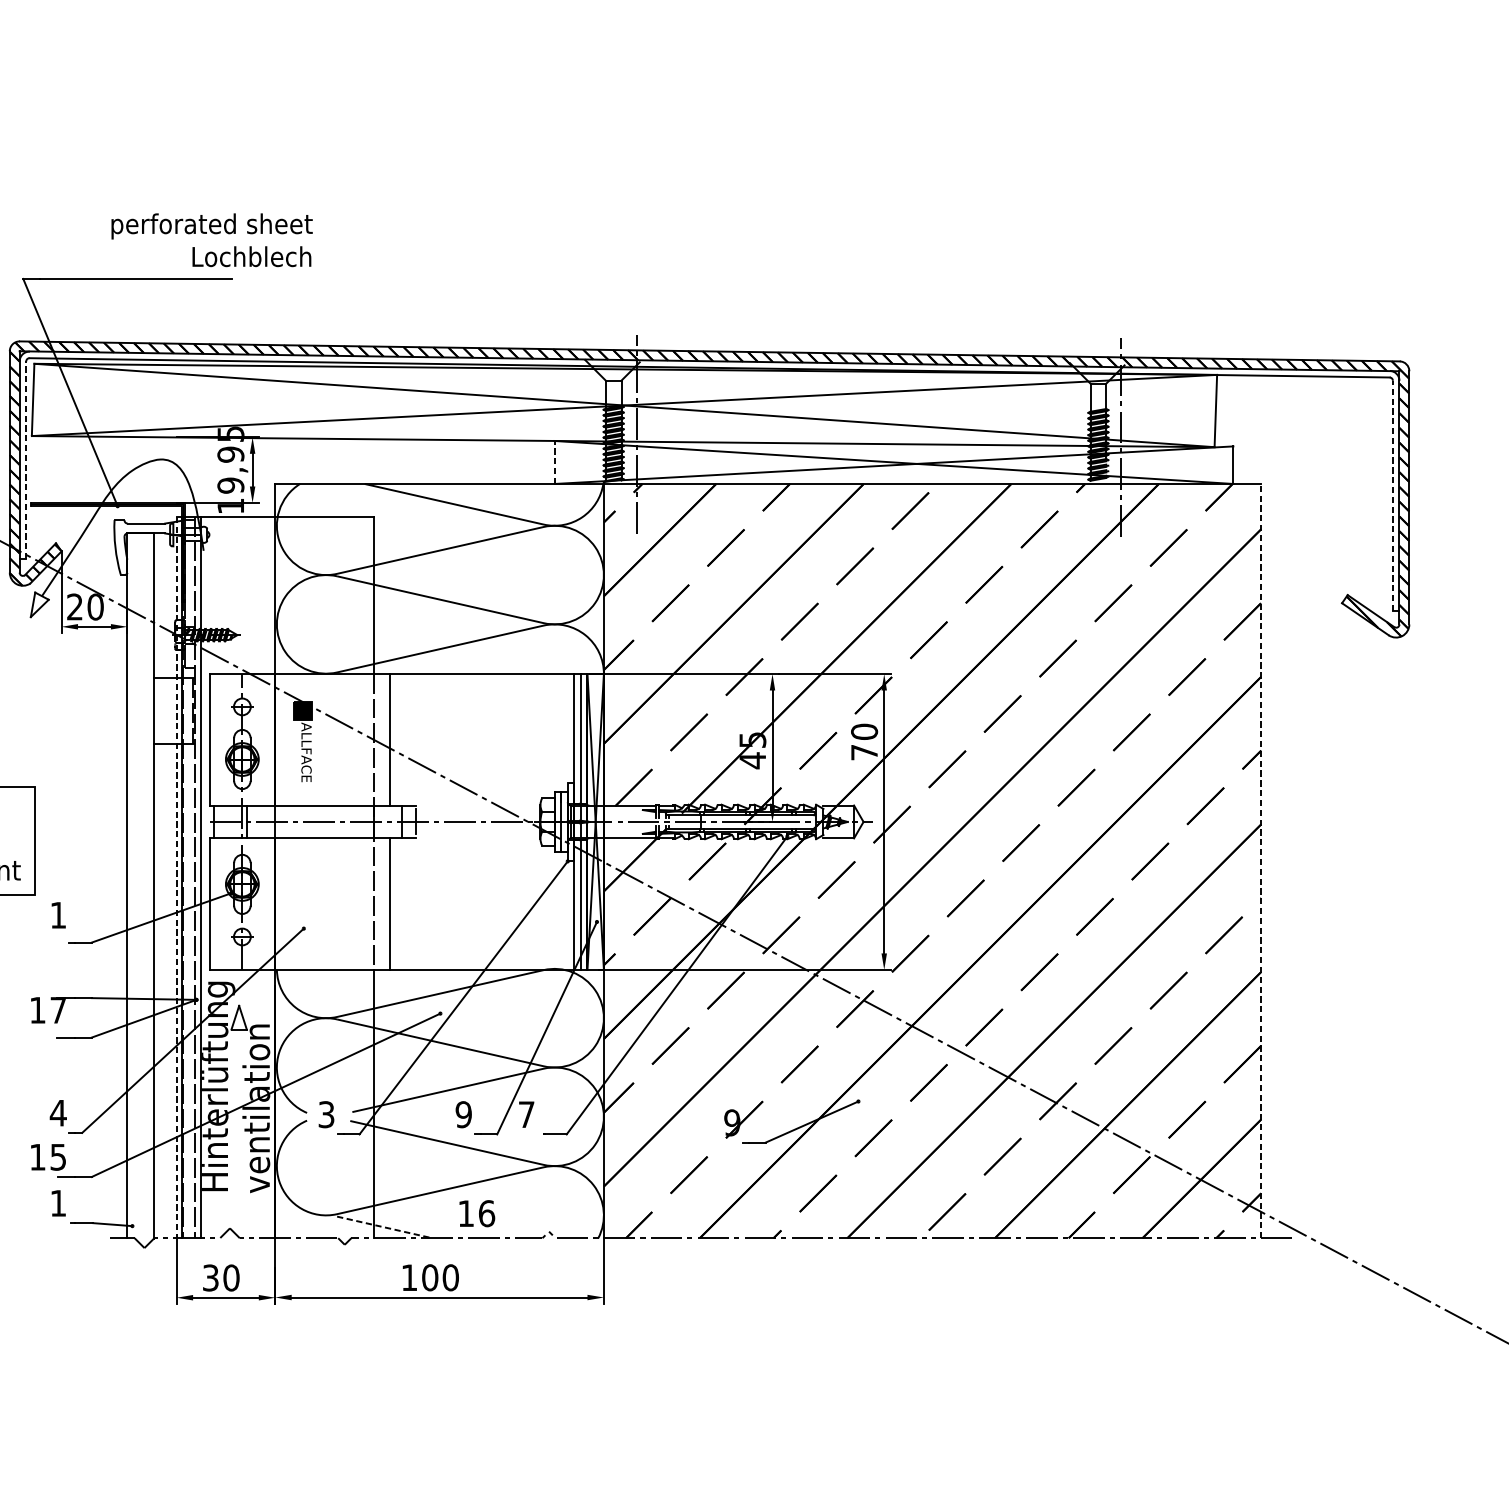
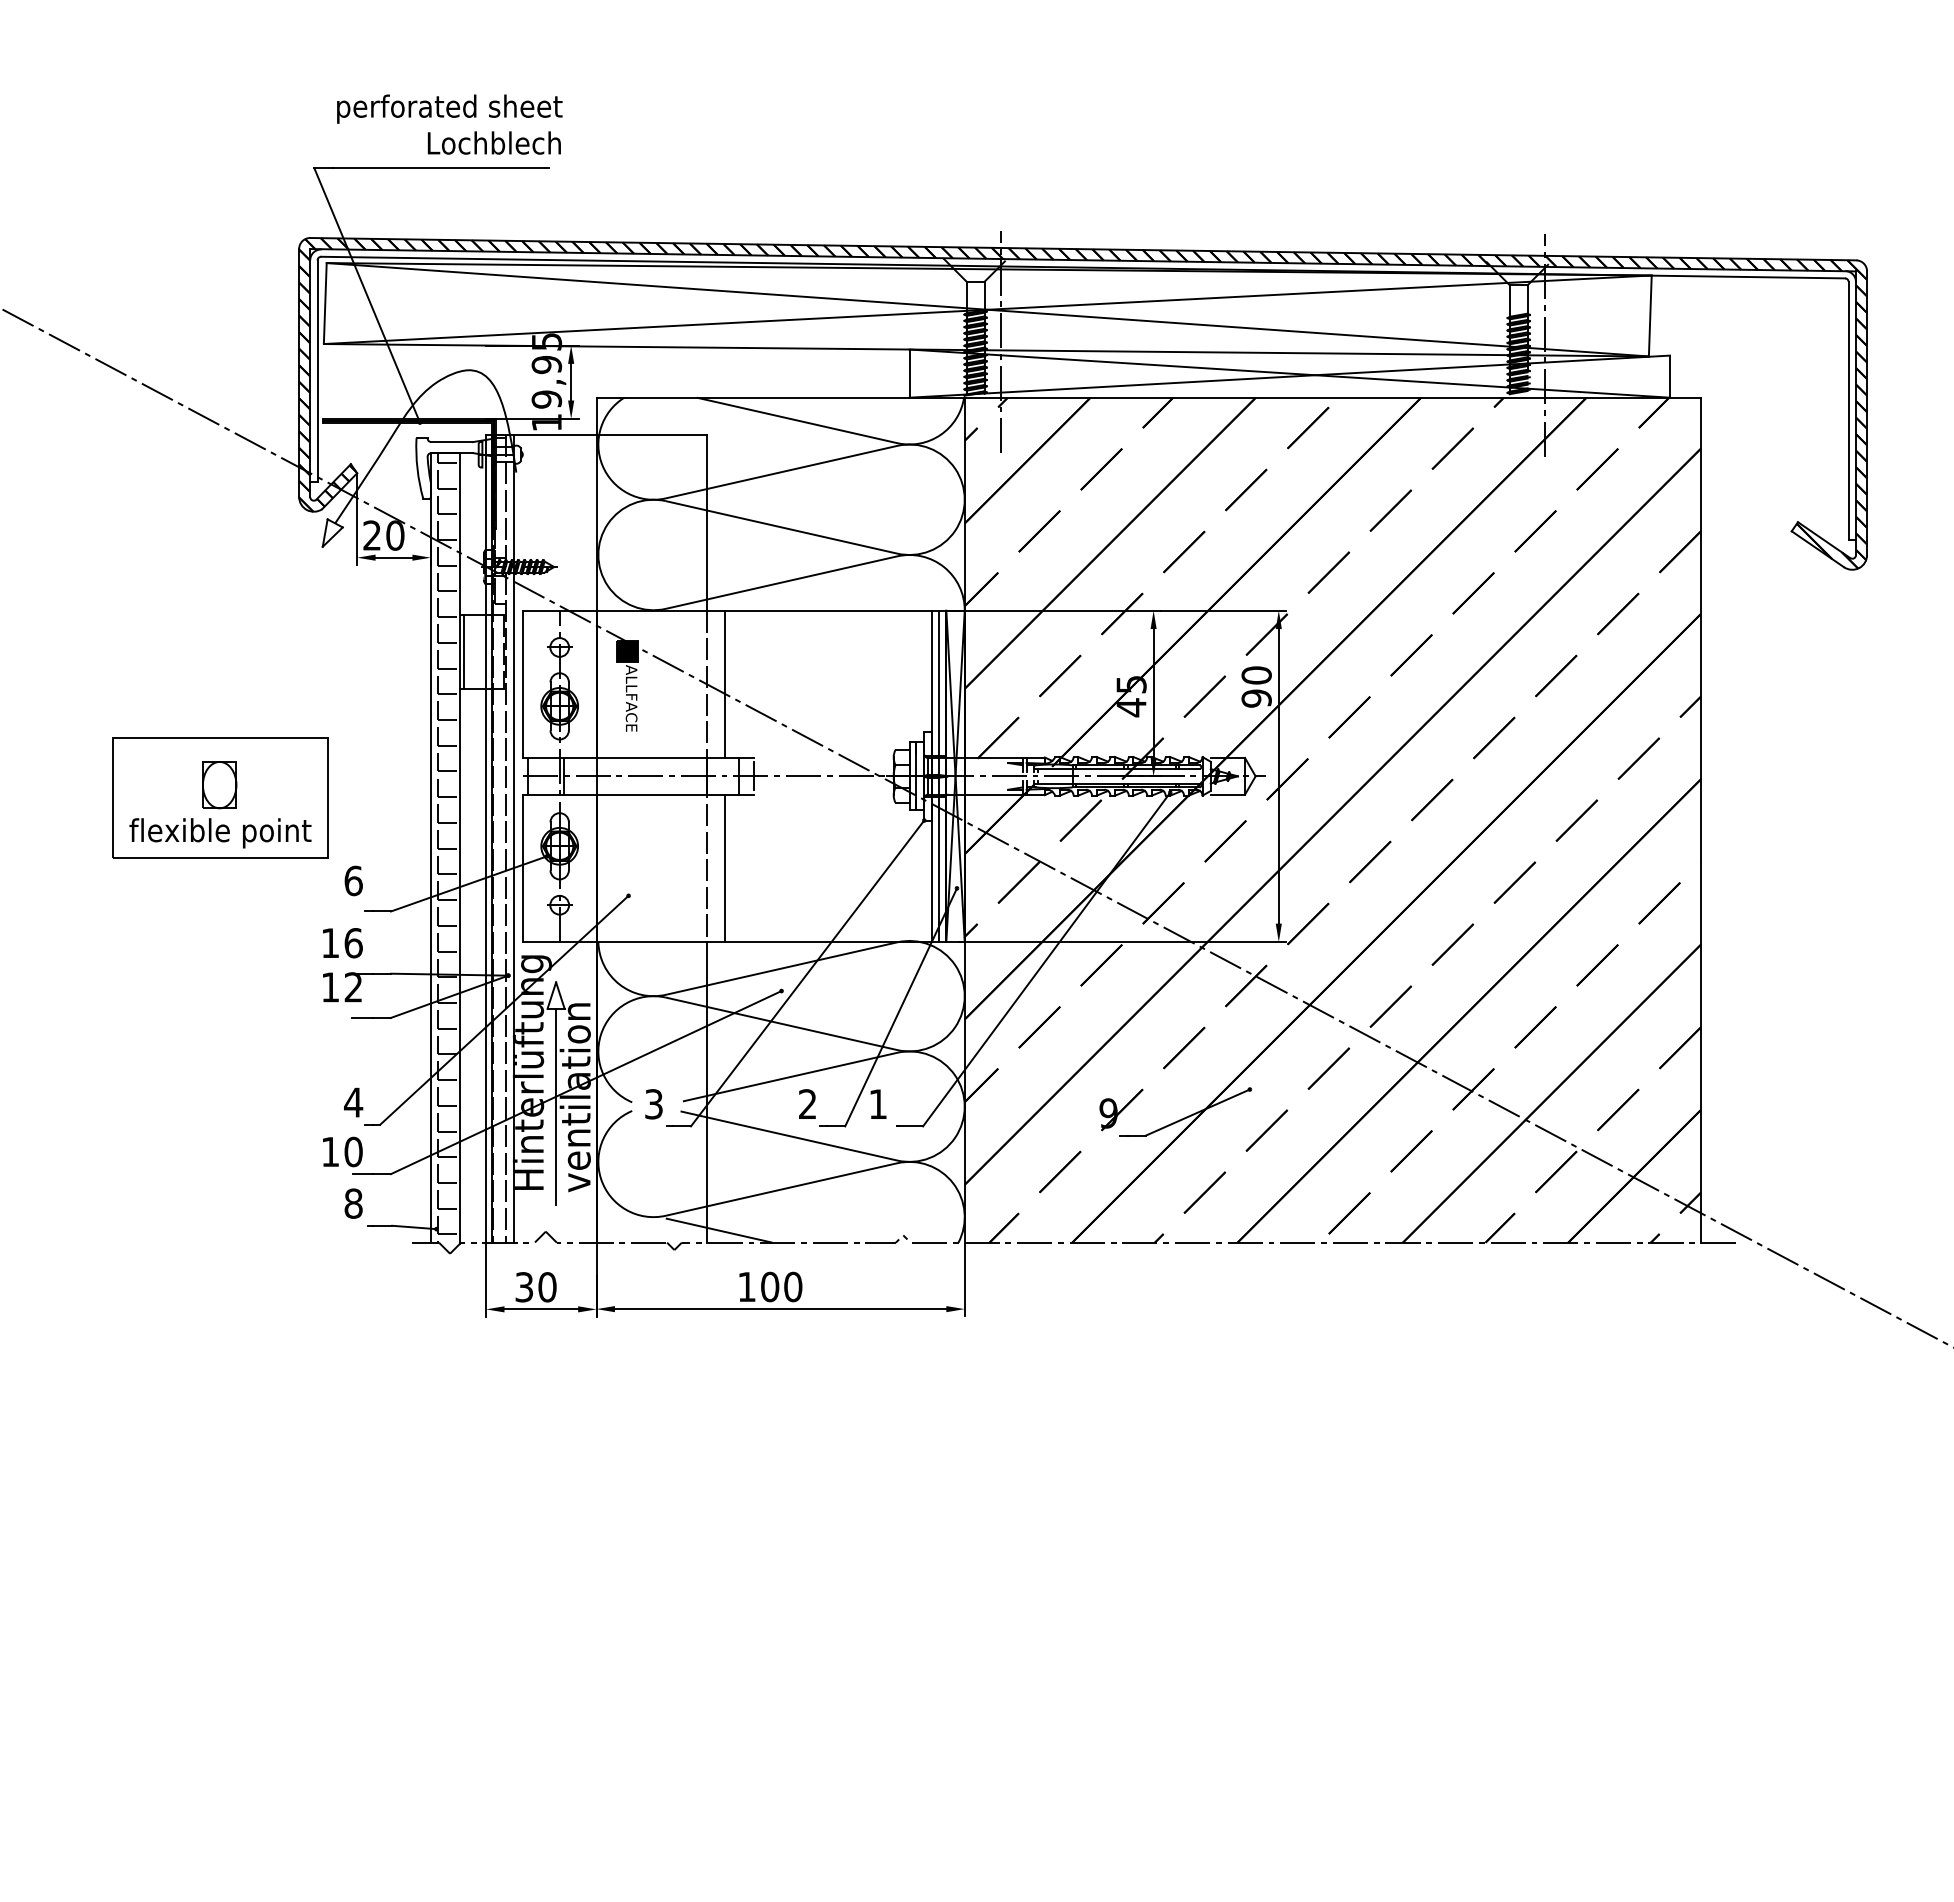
text: (211, 240) -> (449, 124), moved
line: (26, 460) -> (317, 371), dashed -> solid
line: (554, 462) -> (909, 373), dashed -> solid
line: (1392, 496) -> (1848, 411), dashed -> solid
line: (156, 710) -> (463, 651), added
text: (864, 752) -> (1256, 698), 70 -> 90
line: (1261, 860) -> (1701, 819), dashed -> solid
line: (177, 877) -> (486, 838), dashed -> solid
hatch: (138, 885) -> (443, 847), added
text: (58, 914) -> (353, 880), 1 -> 6
text: (57, 1010) -> (352, 987), 17 -> 12
text: (526, 1113) -> (877, 1103), 7 -> 1
text: (463, 1114) -> (807, 1104), 9 -> 2
line: (239, 1116) -> (556, 1106), added
text: (58, 1156) -> (353, 1151), 15 -> 10
text: (58, 1203) -> (353, 1203), 1 -> 8
text: (476, 1213) -> (342, 943), moved
line: (385, 1227) -> (719, 1230), dashed -> solid

